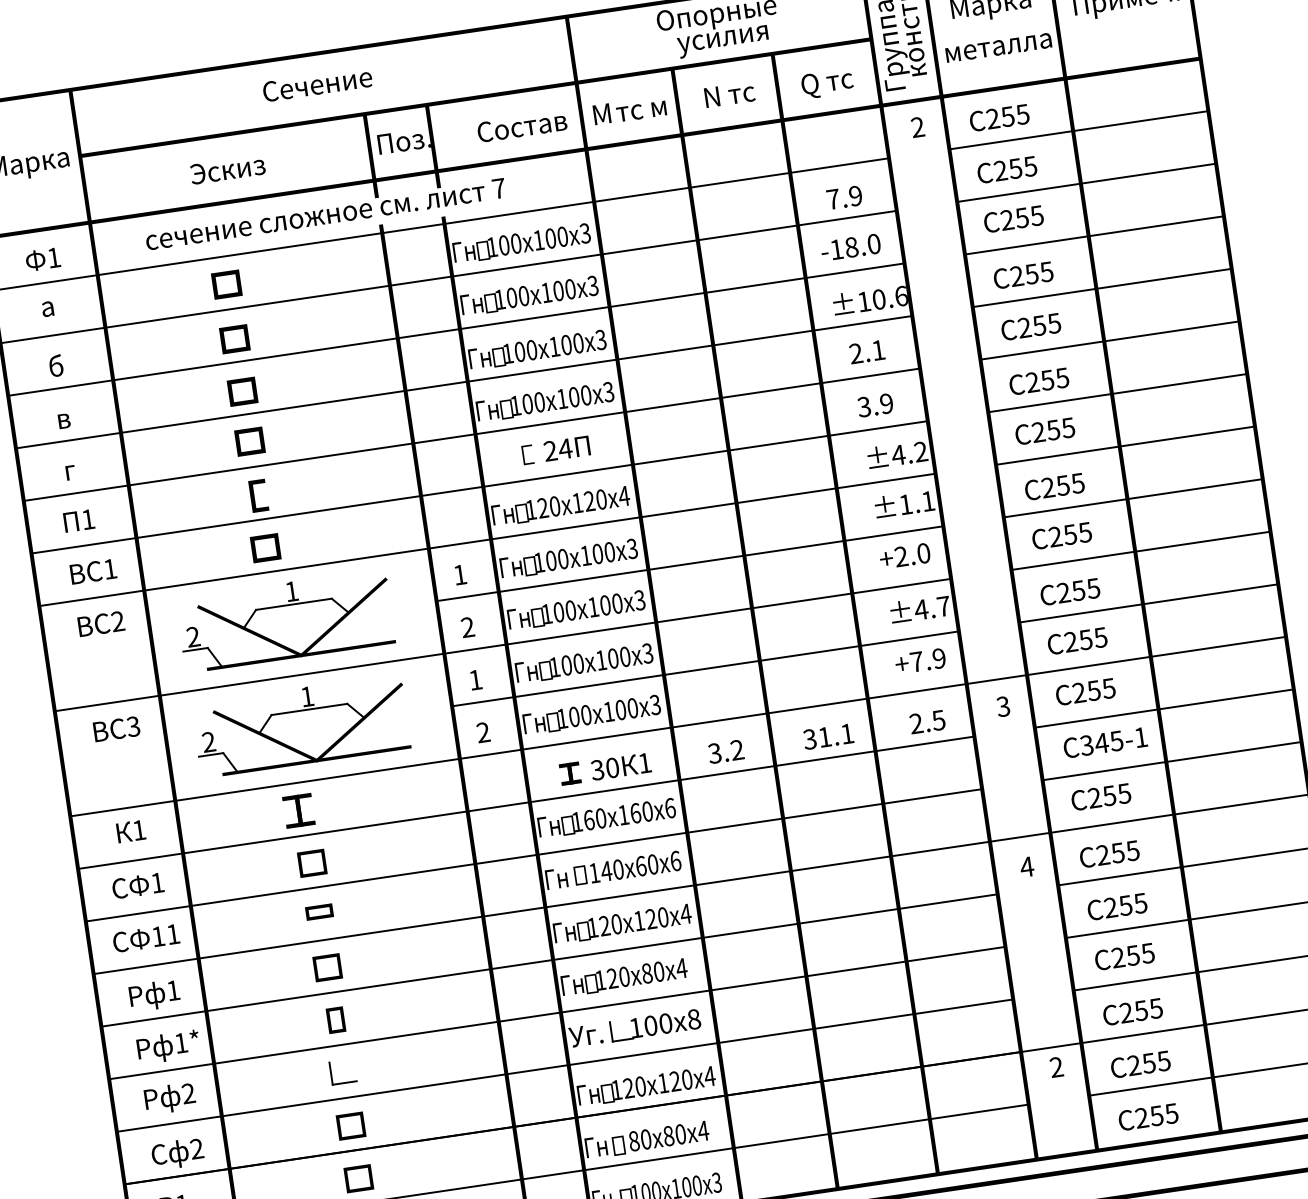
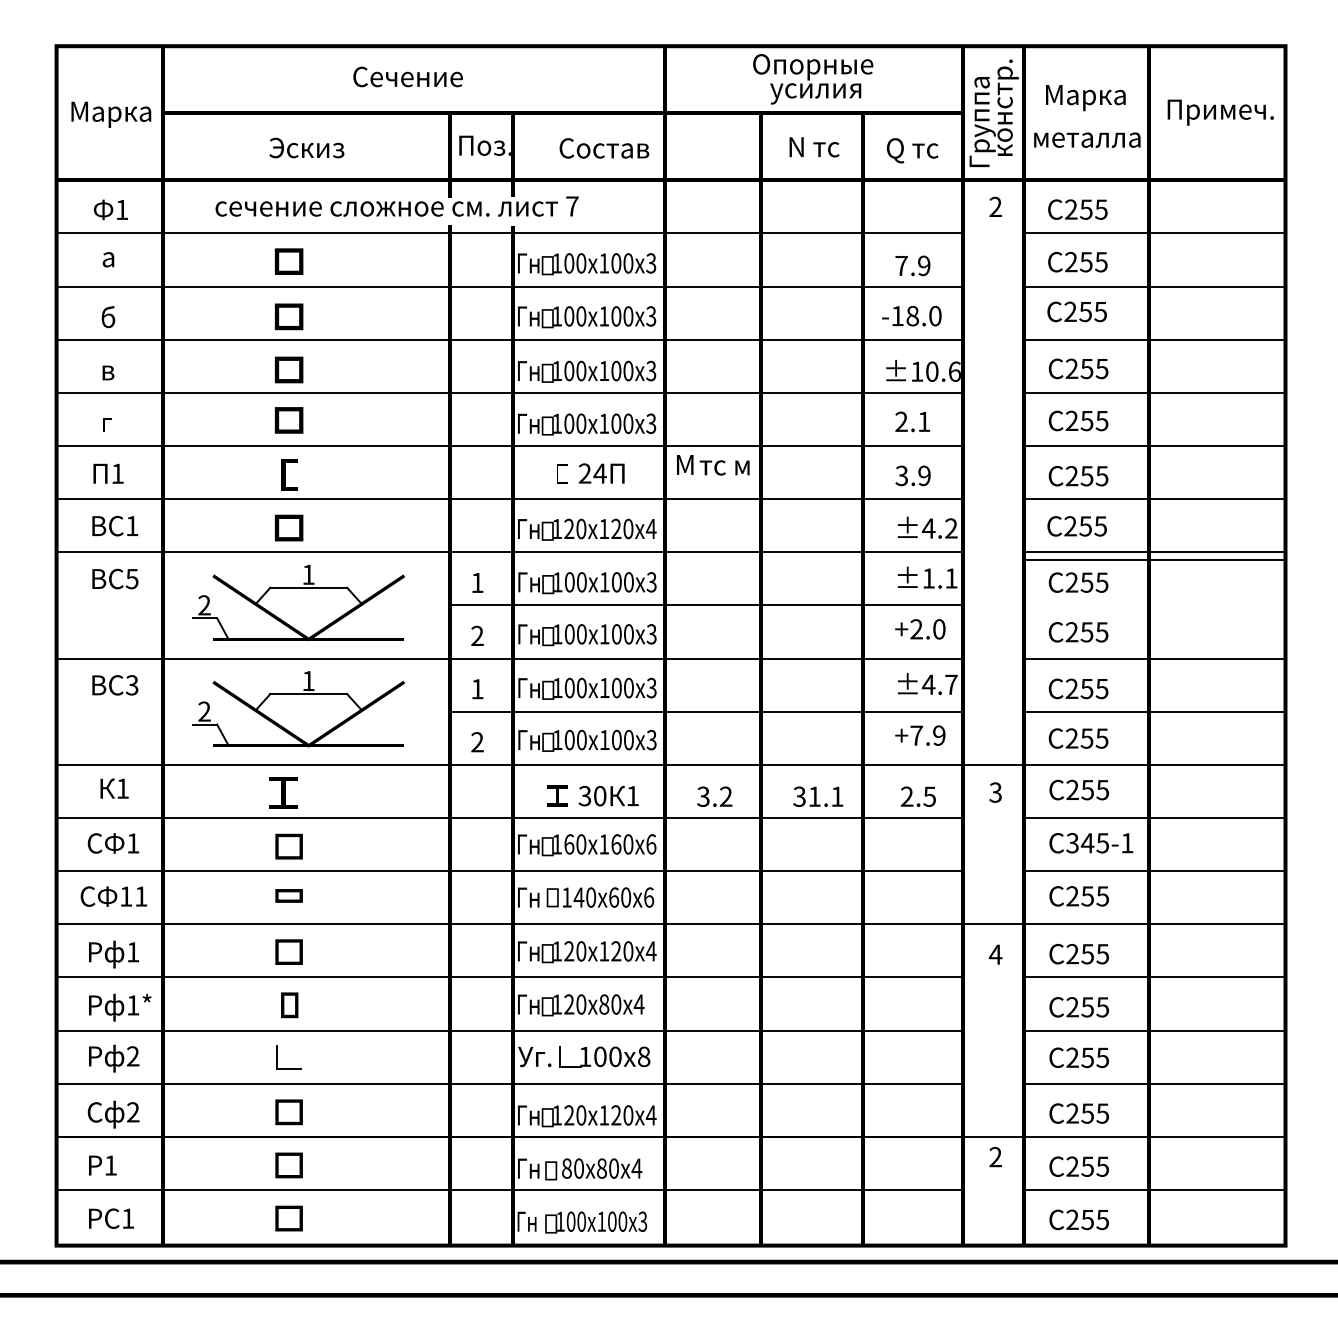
text: (630, 110) -> (713, 465), moved
line: (1133, 498) -> (1154, 560), moved
text: (117, 621) -> (131, 578), 2 -> 5

